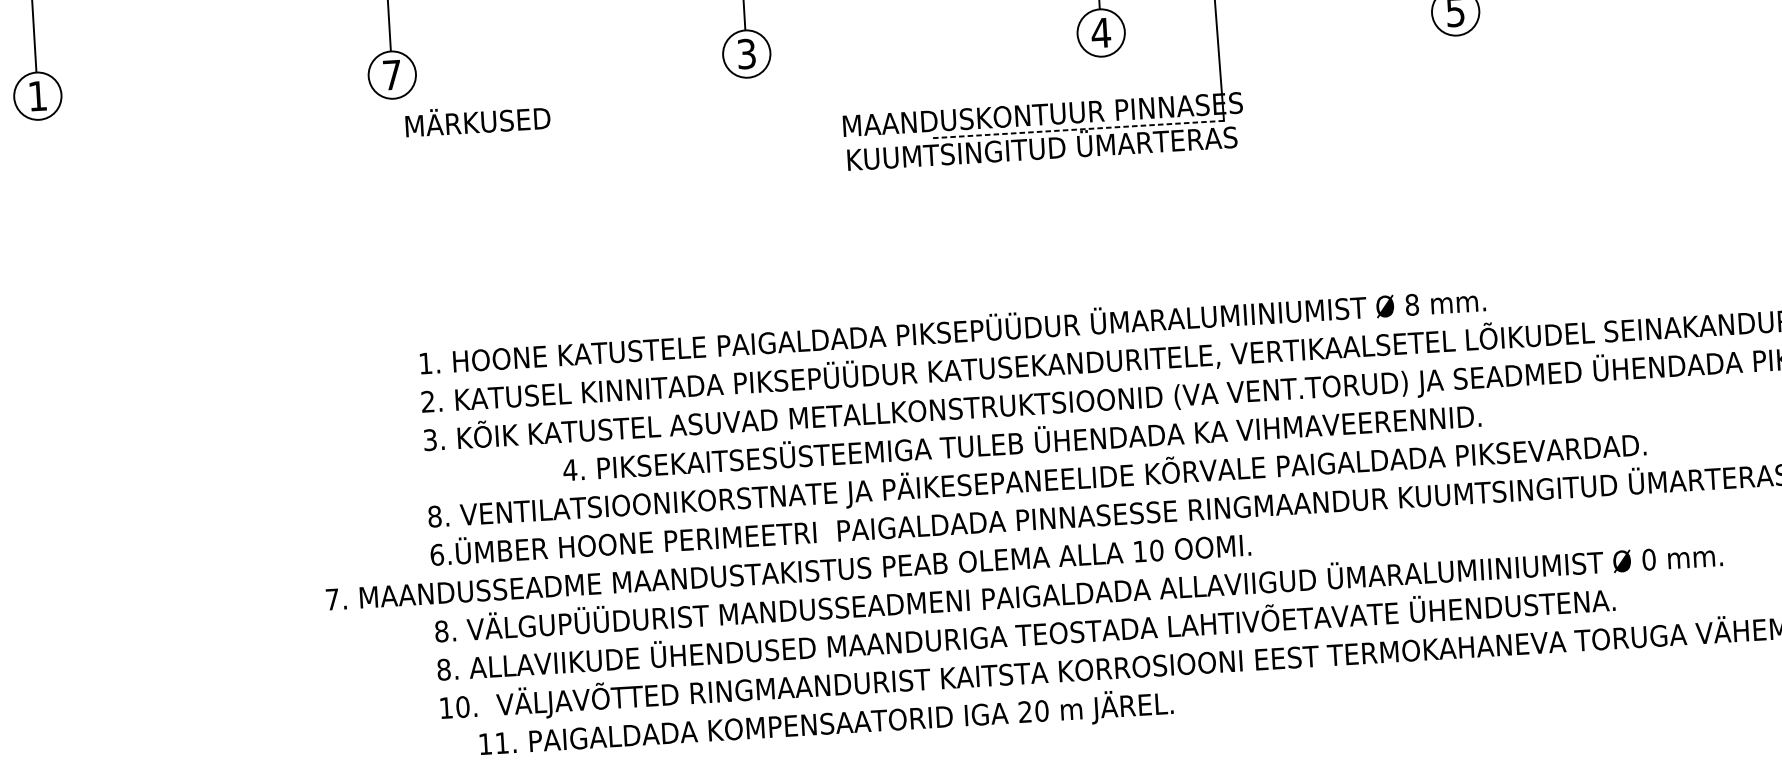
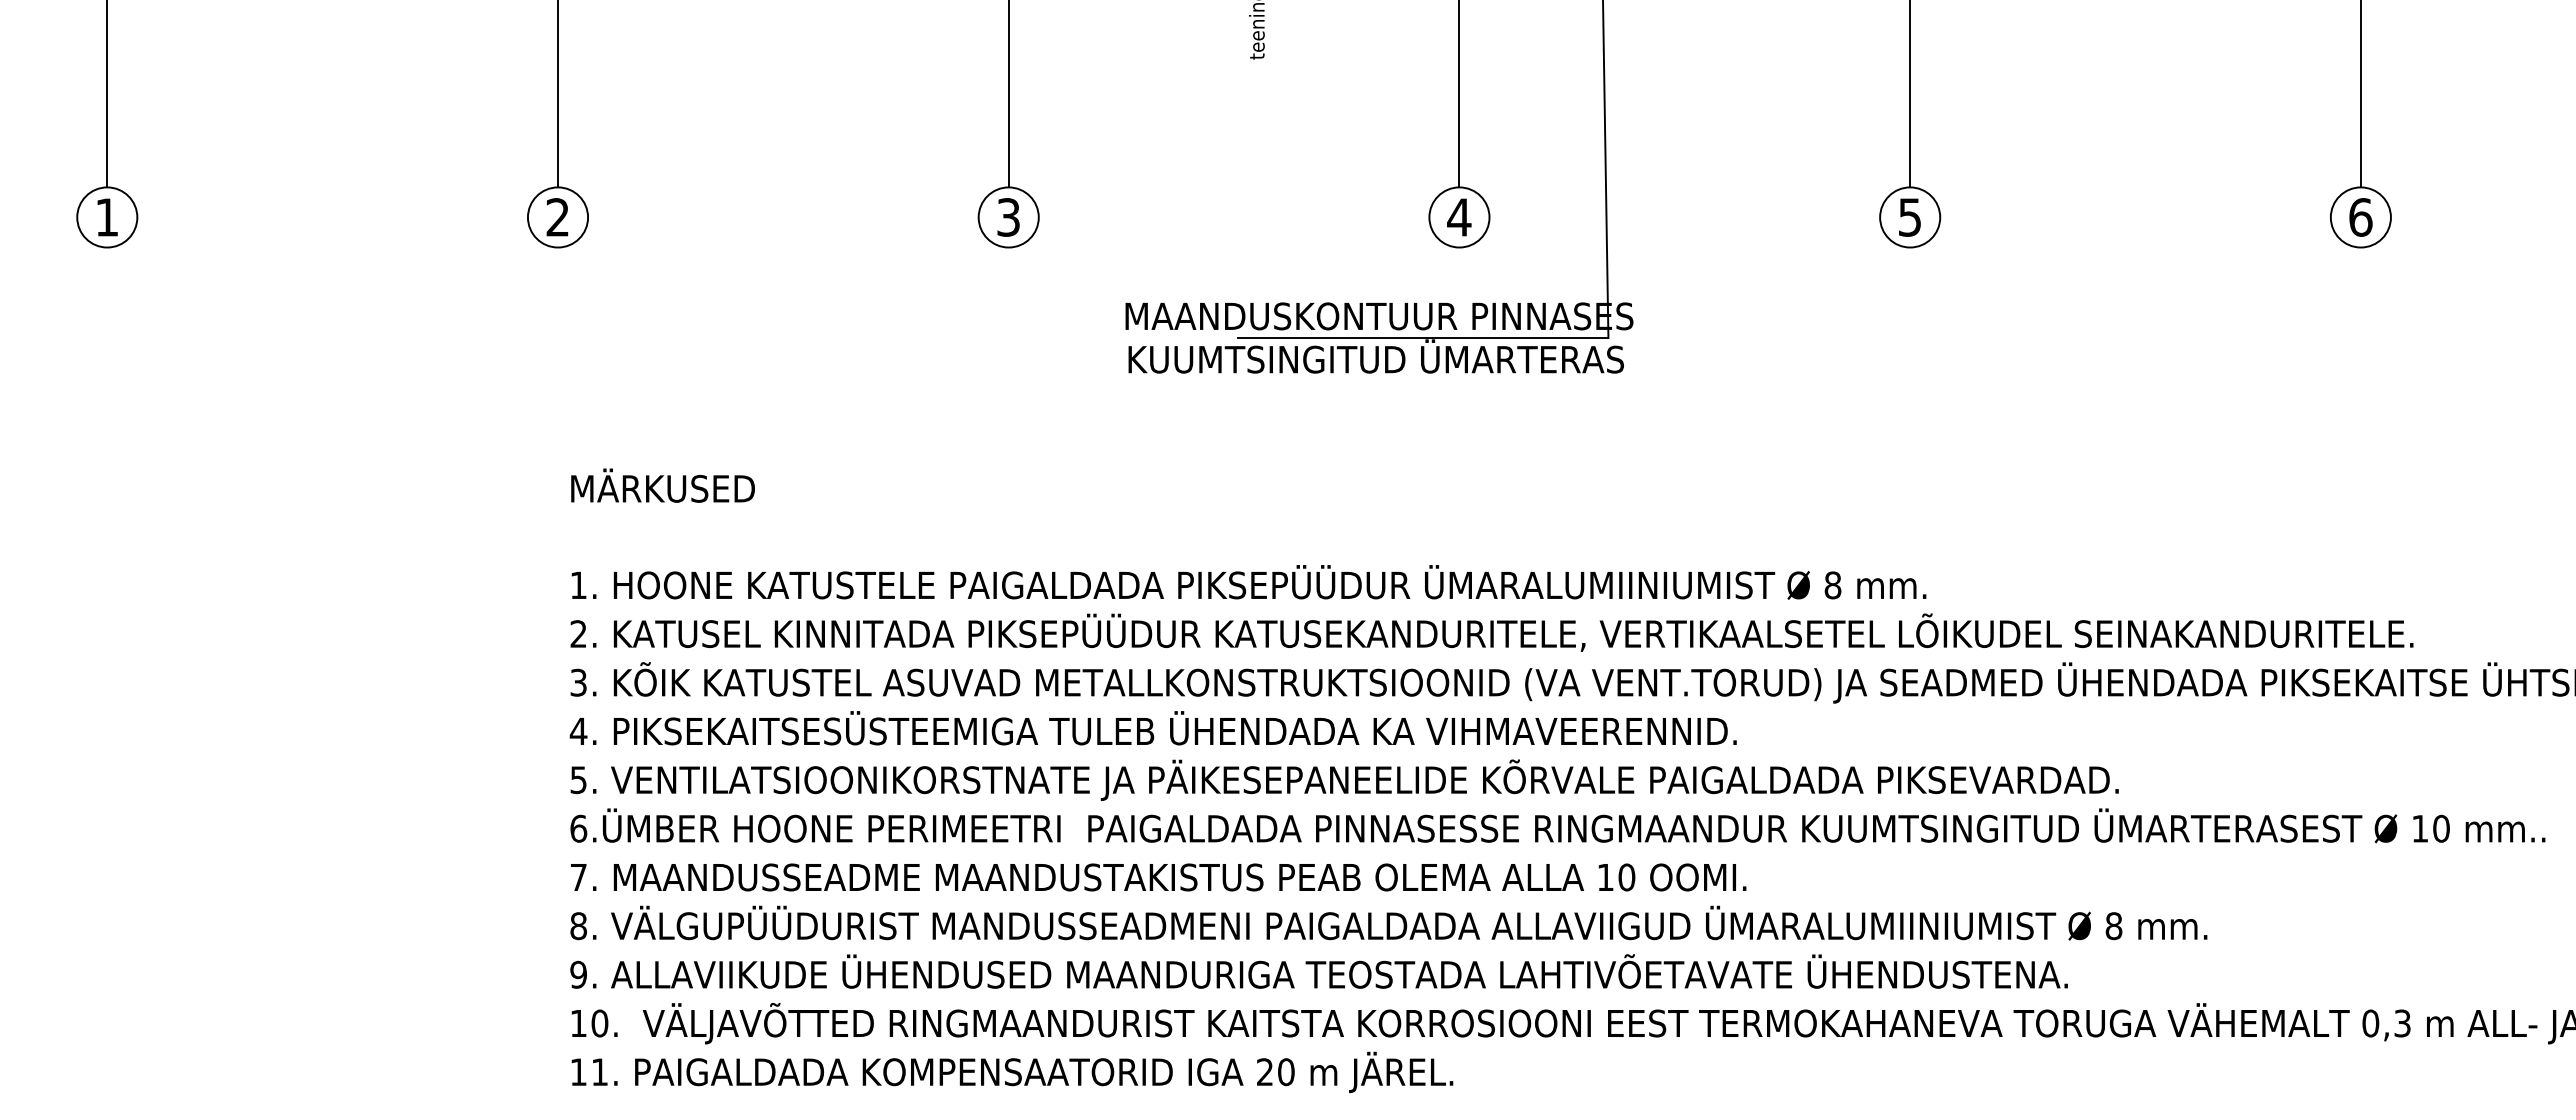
text: (391, 75) -> (557, 217), 7 -> 2
text: (477, 119) -> (662, 485), moved
line: (1077, 129) -> (1422, 338), dashed -> solid
text: (1021, 441) -> (1152, 728), moved
text: (434, 516) -> (578, 780), 8. -> 5.
text: (1648, 559) -> (2113, 925), 0 -> 8
text: (788, 572) -> (1158, 877), moved
text: (443, 669) -> (578, 974), 8. -> 9.
text: (826, 724) -> (1012, 1072), moved

